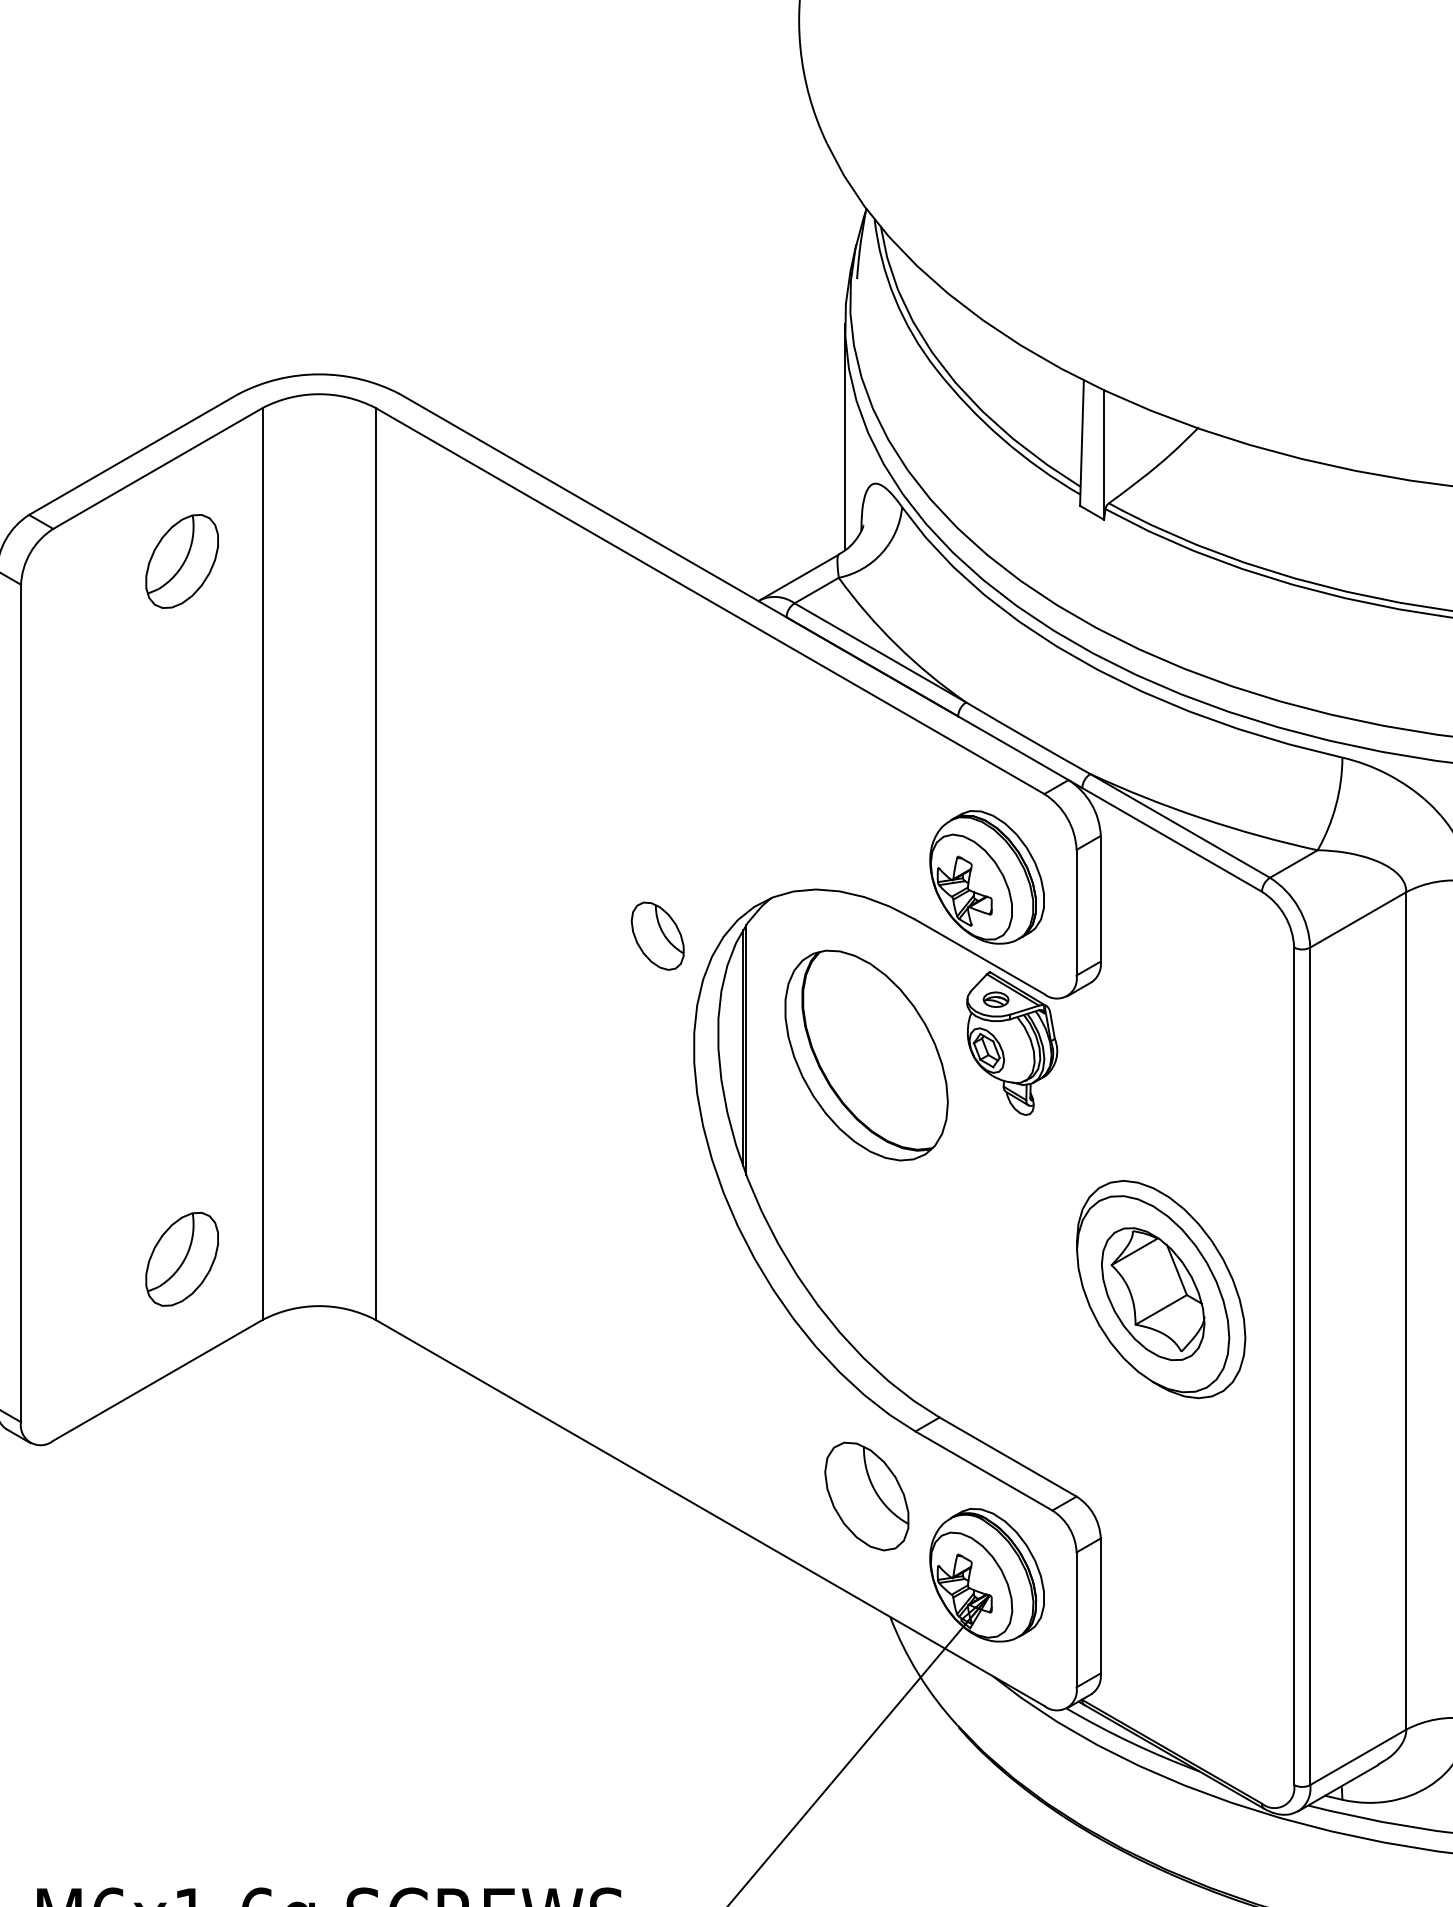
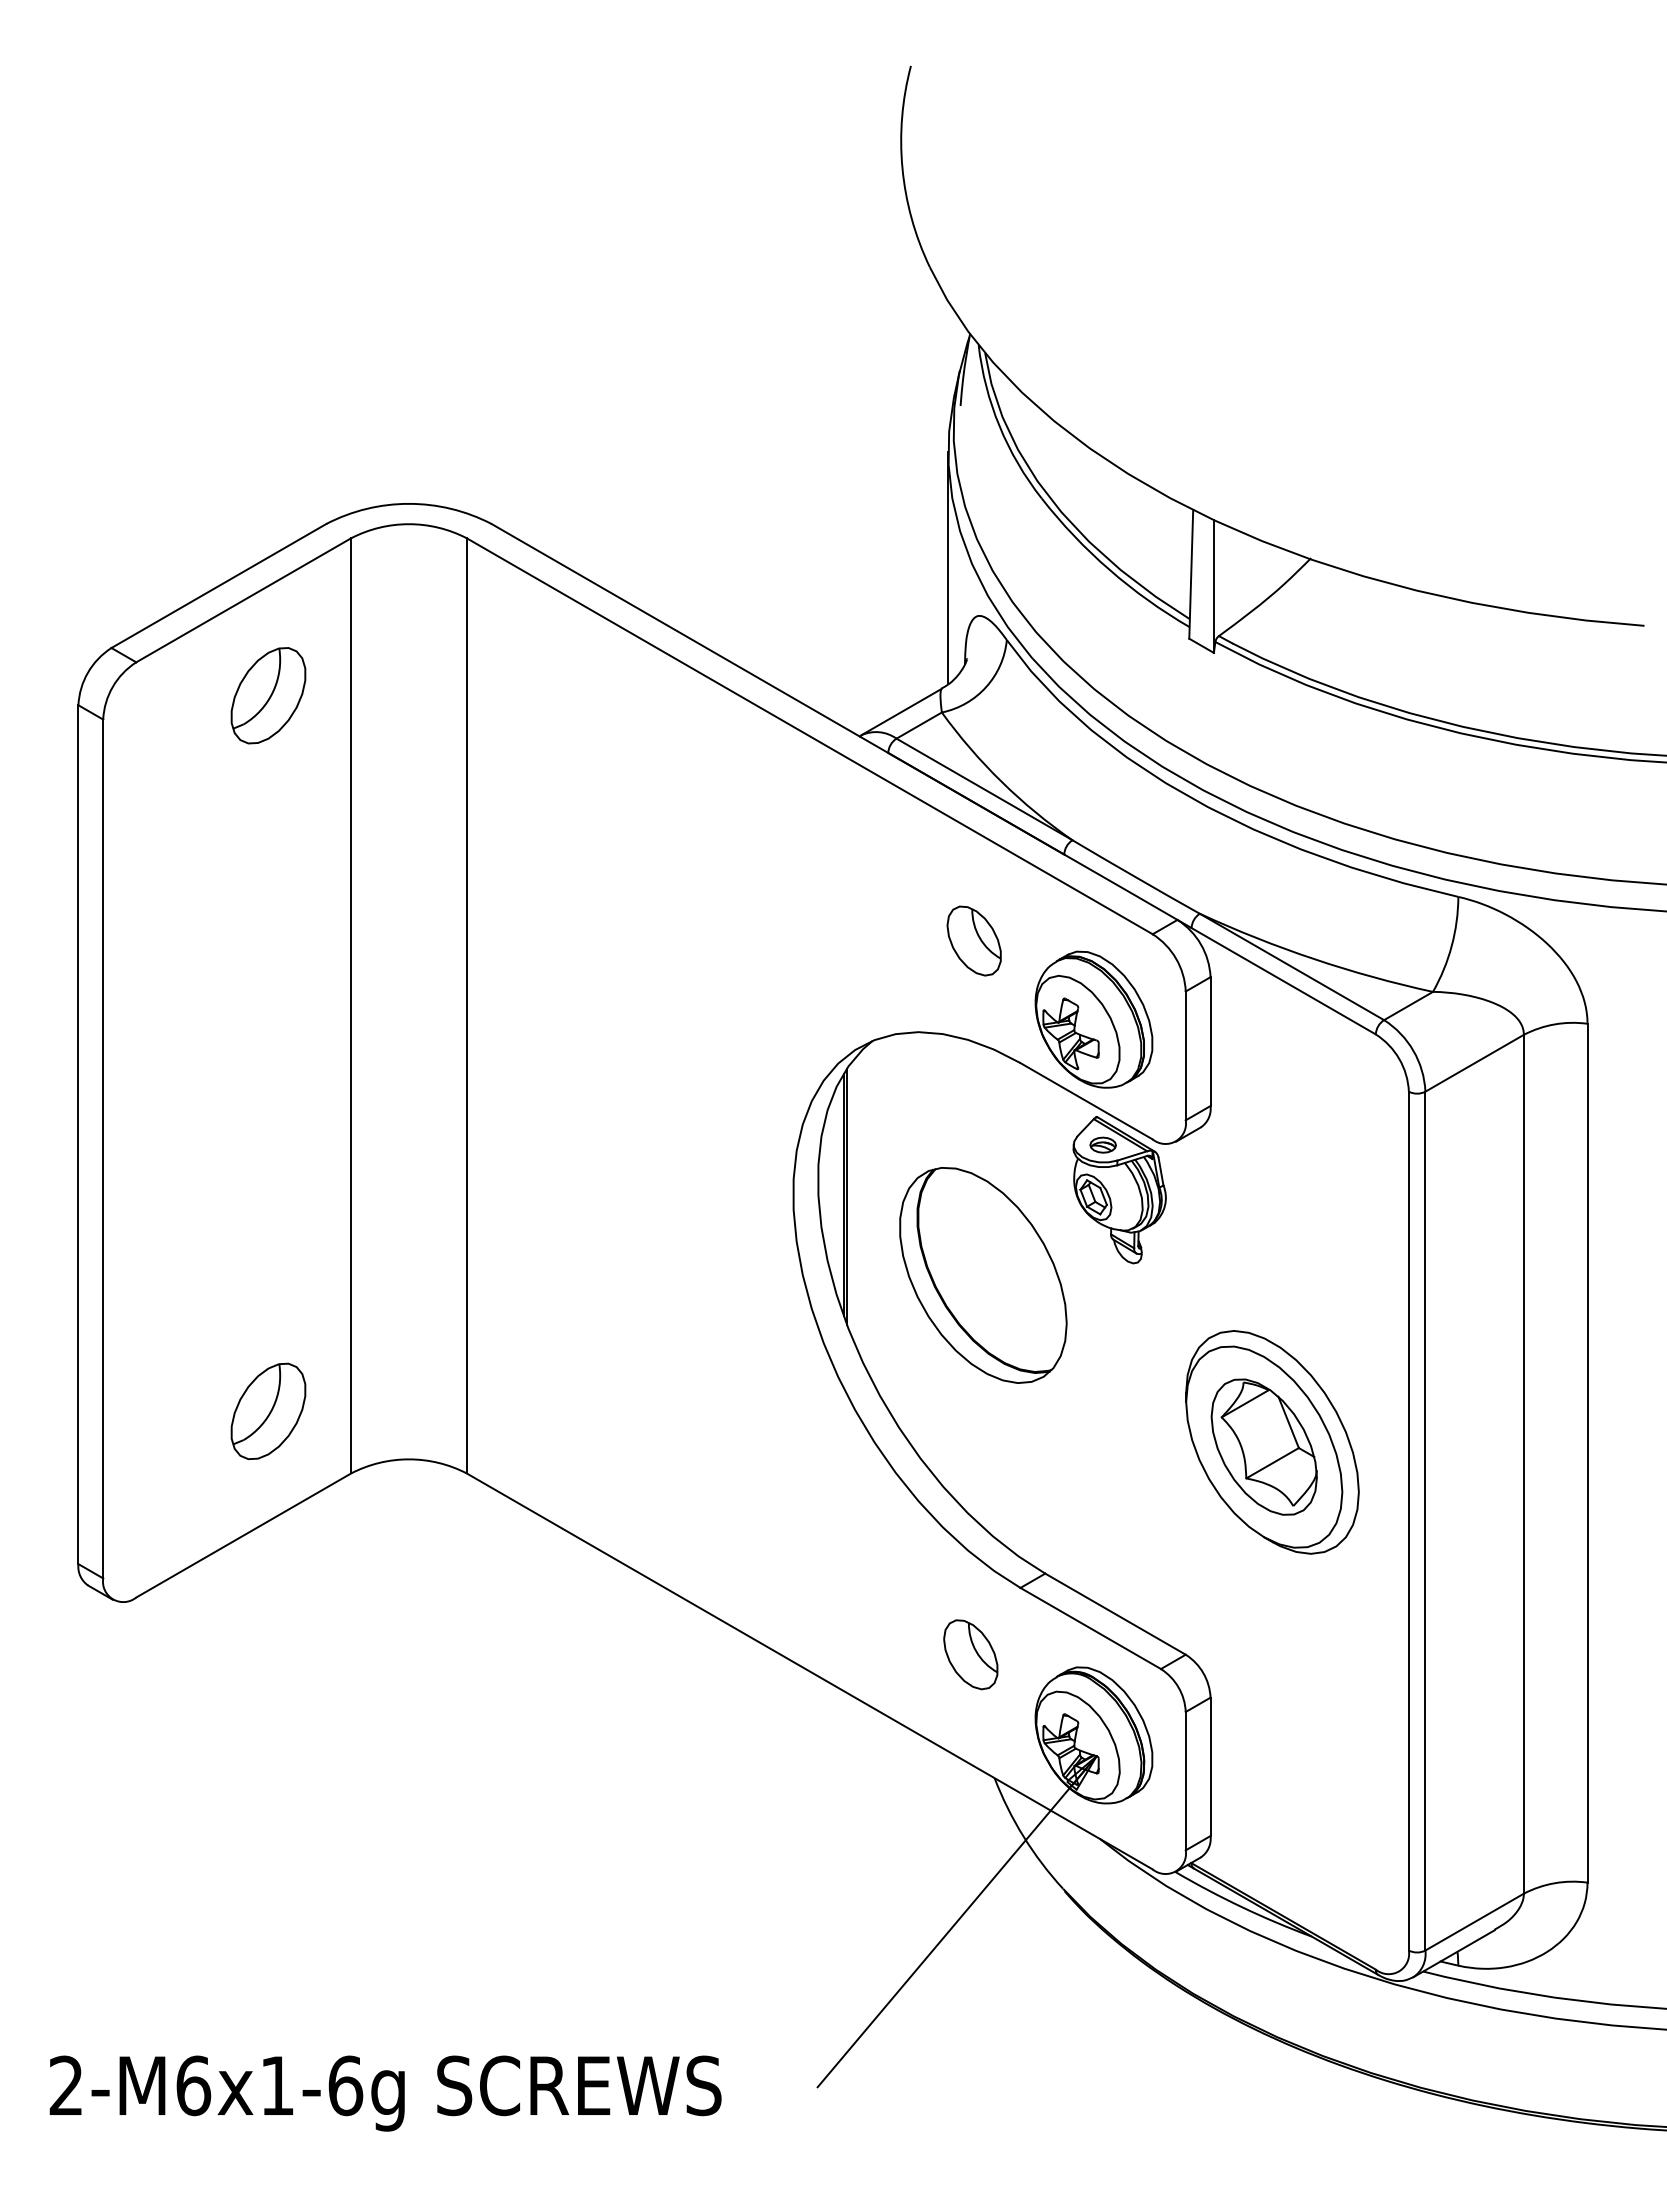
part: (657, 935) -> (973, 940), moved
part: (866, 1055) -> (983, 1275), moved
part: (866, 1496) -> (970, 1654), size x0.62

